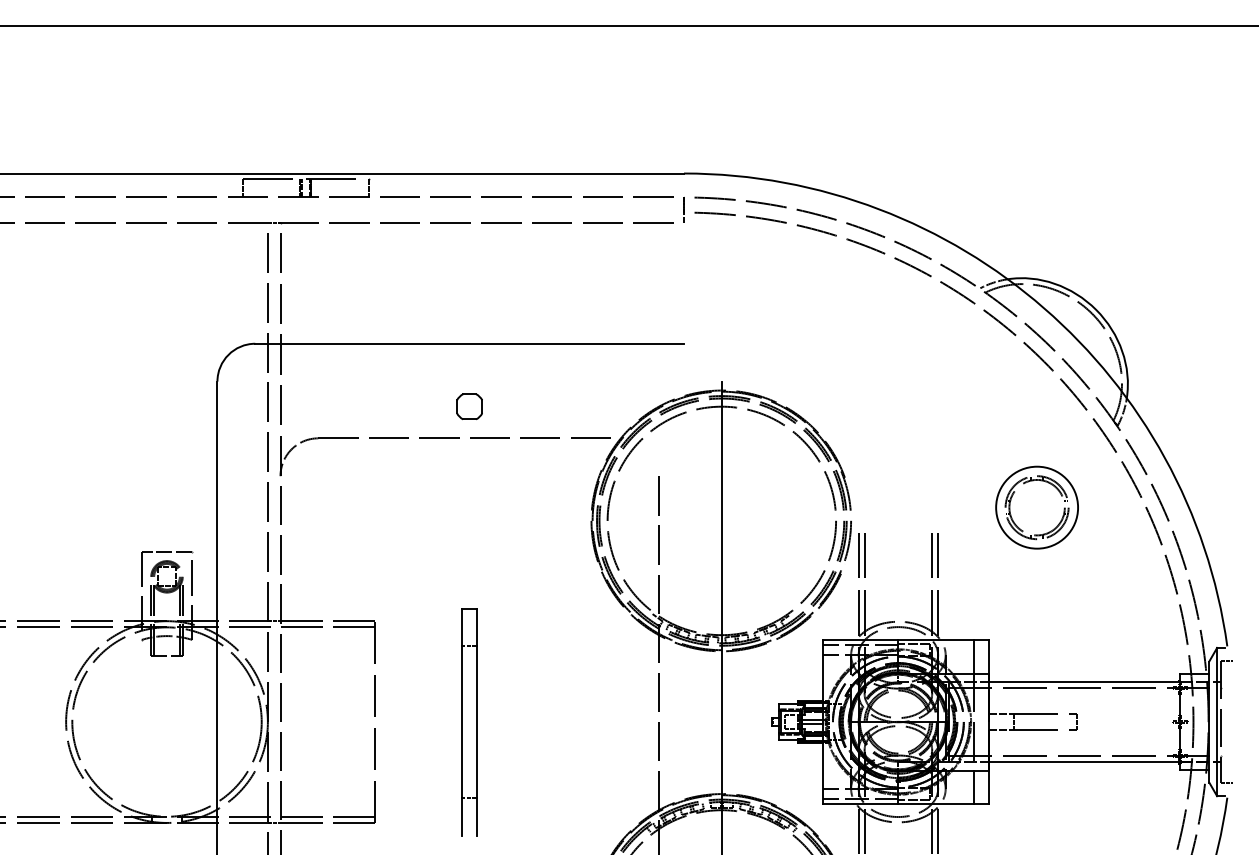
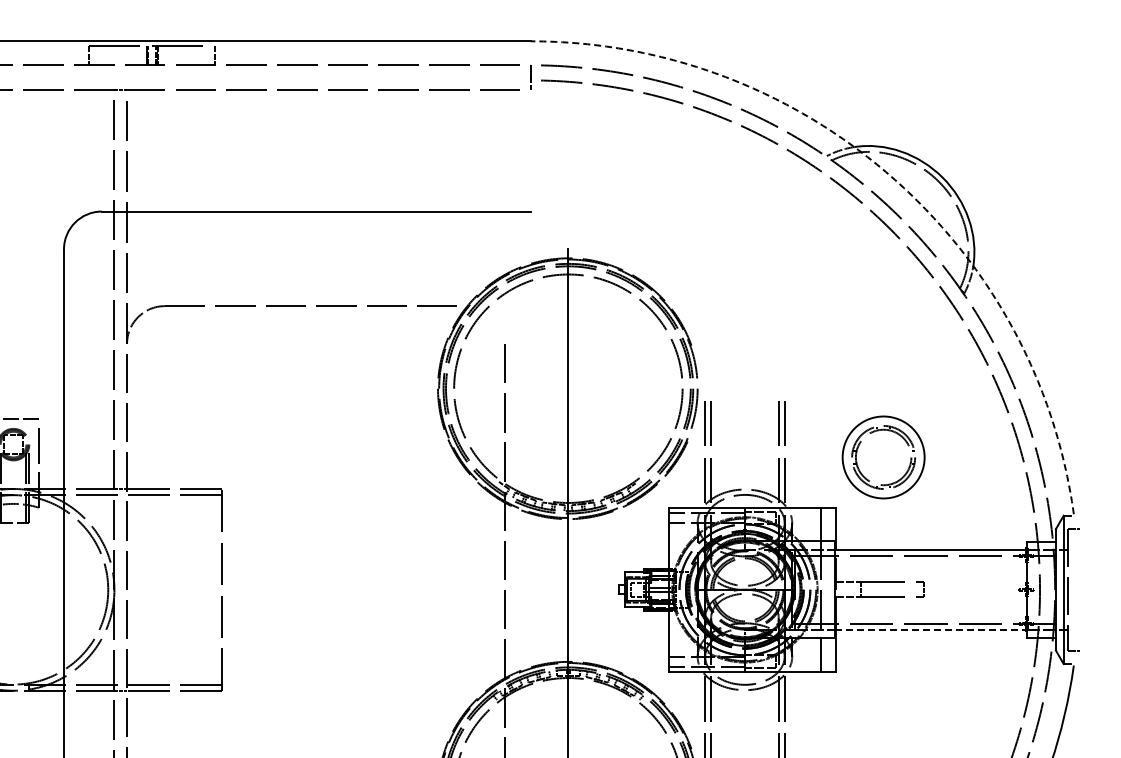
arc: (1044, 308) -> (891, 176), solid -> dashed
part: (469, 406) -> (316, 274), removed
part: (1036, 507) -> (883, 457), moved
part: (462, 722) -> (309, 590), removed
line: (1084, 761) -> (931, 629), solid -> dashed

